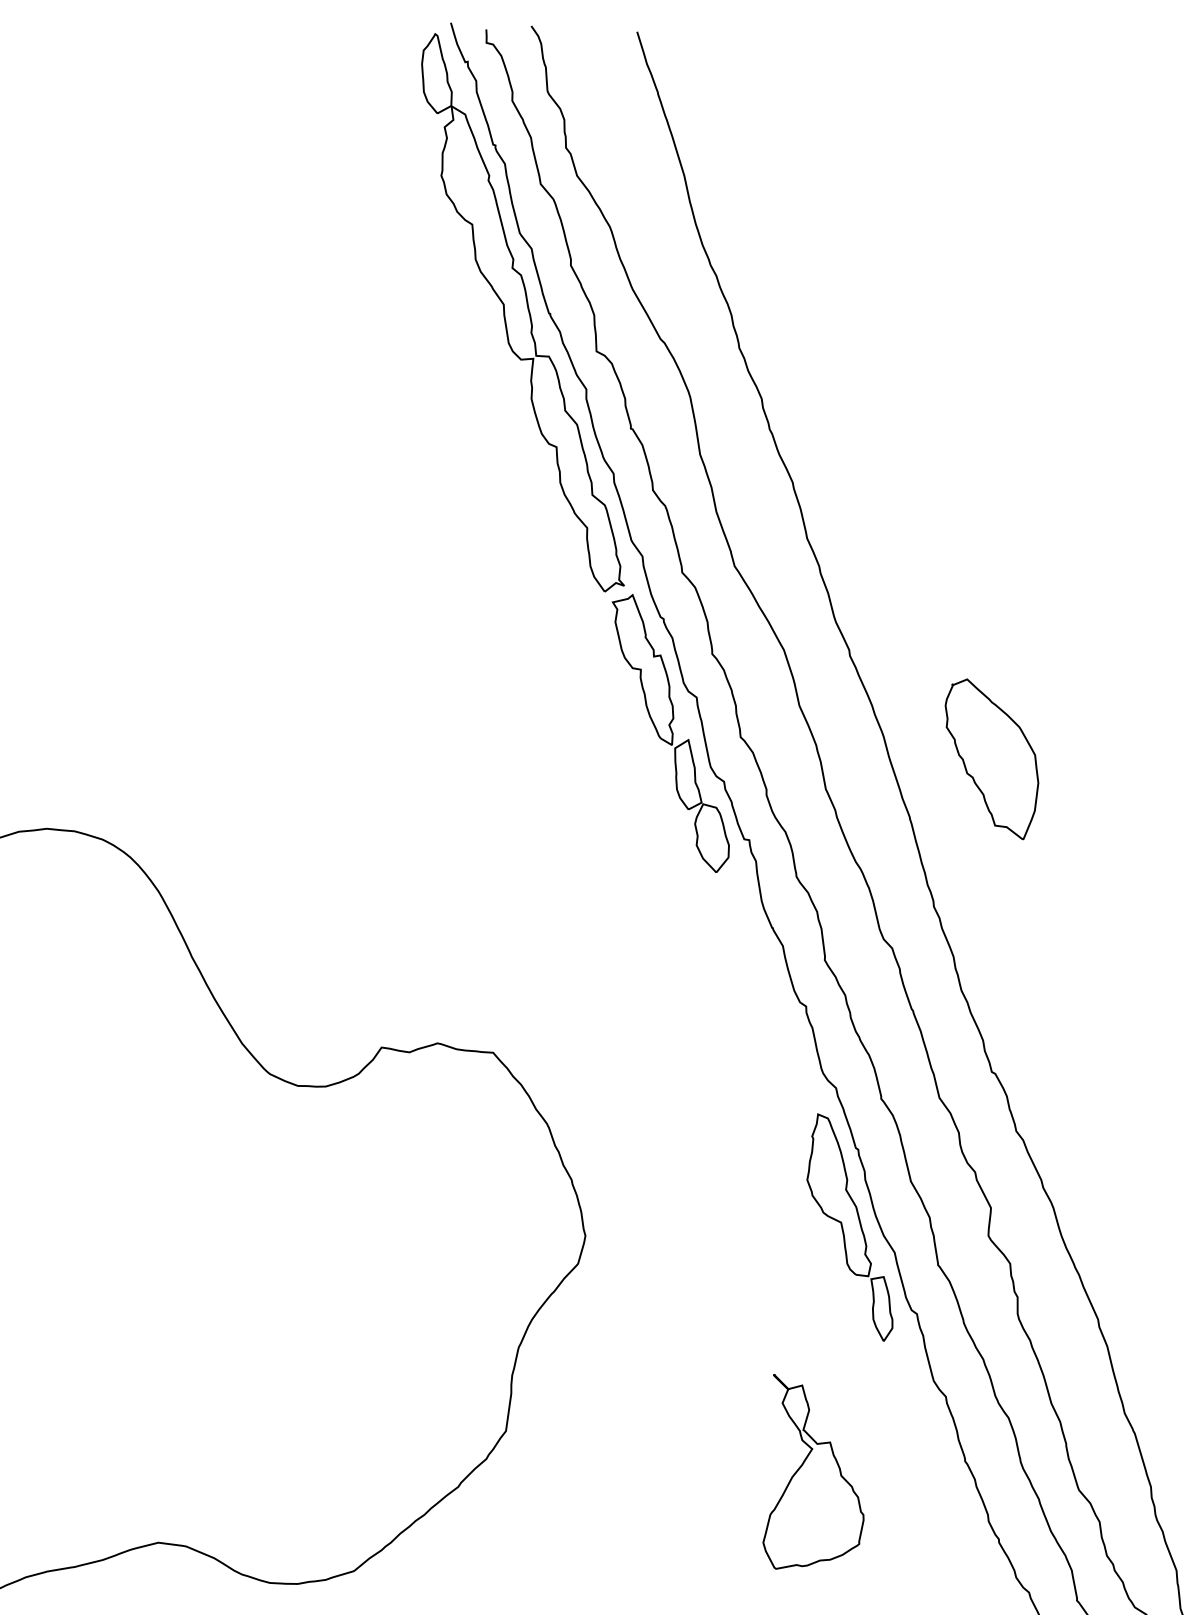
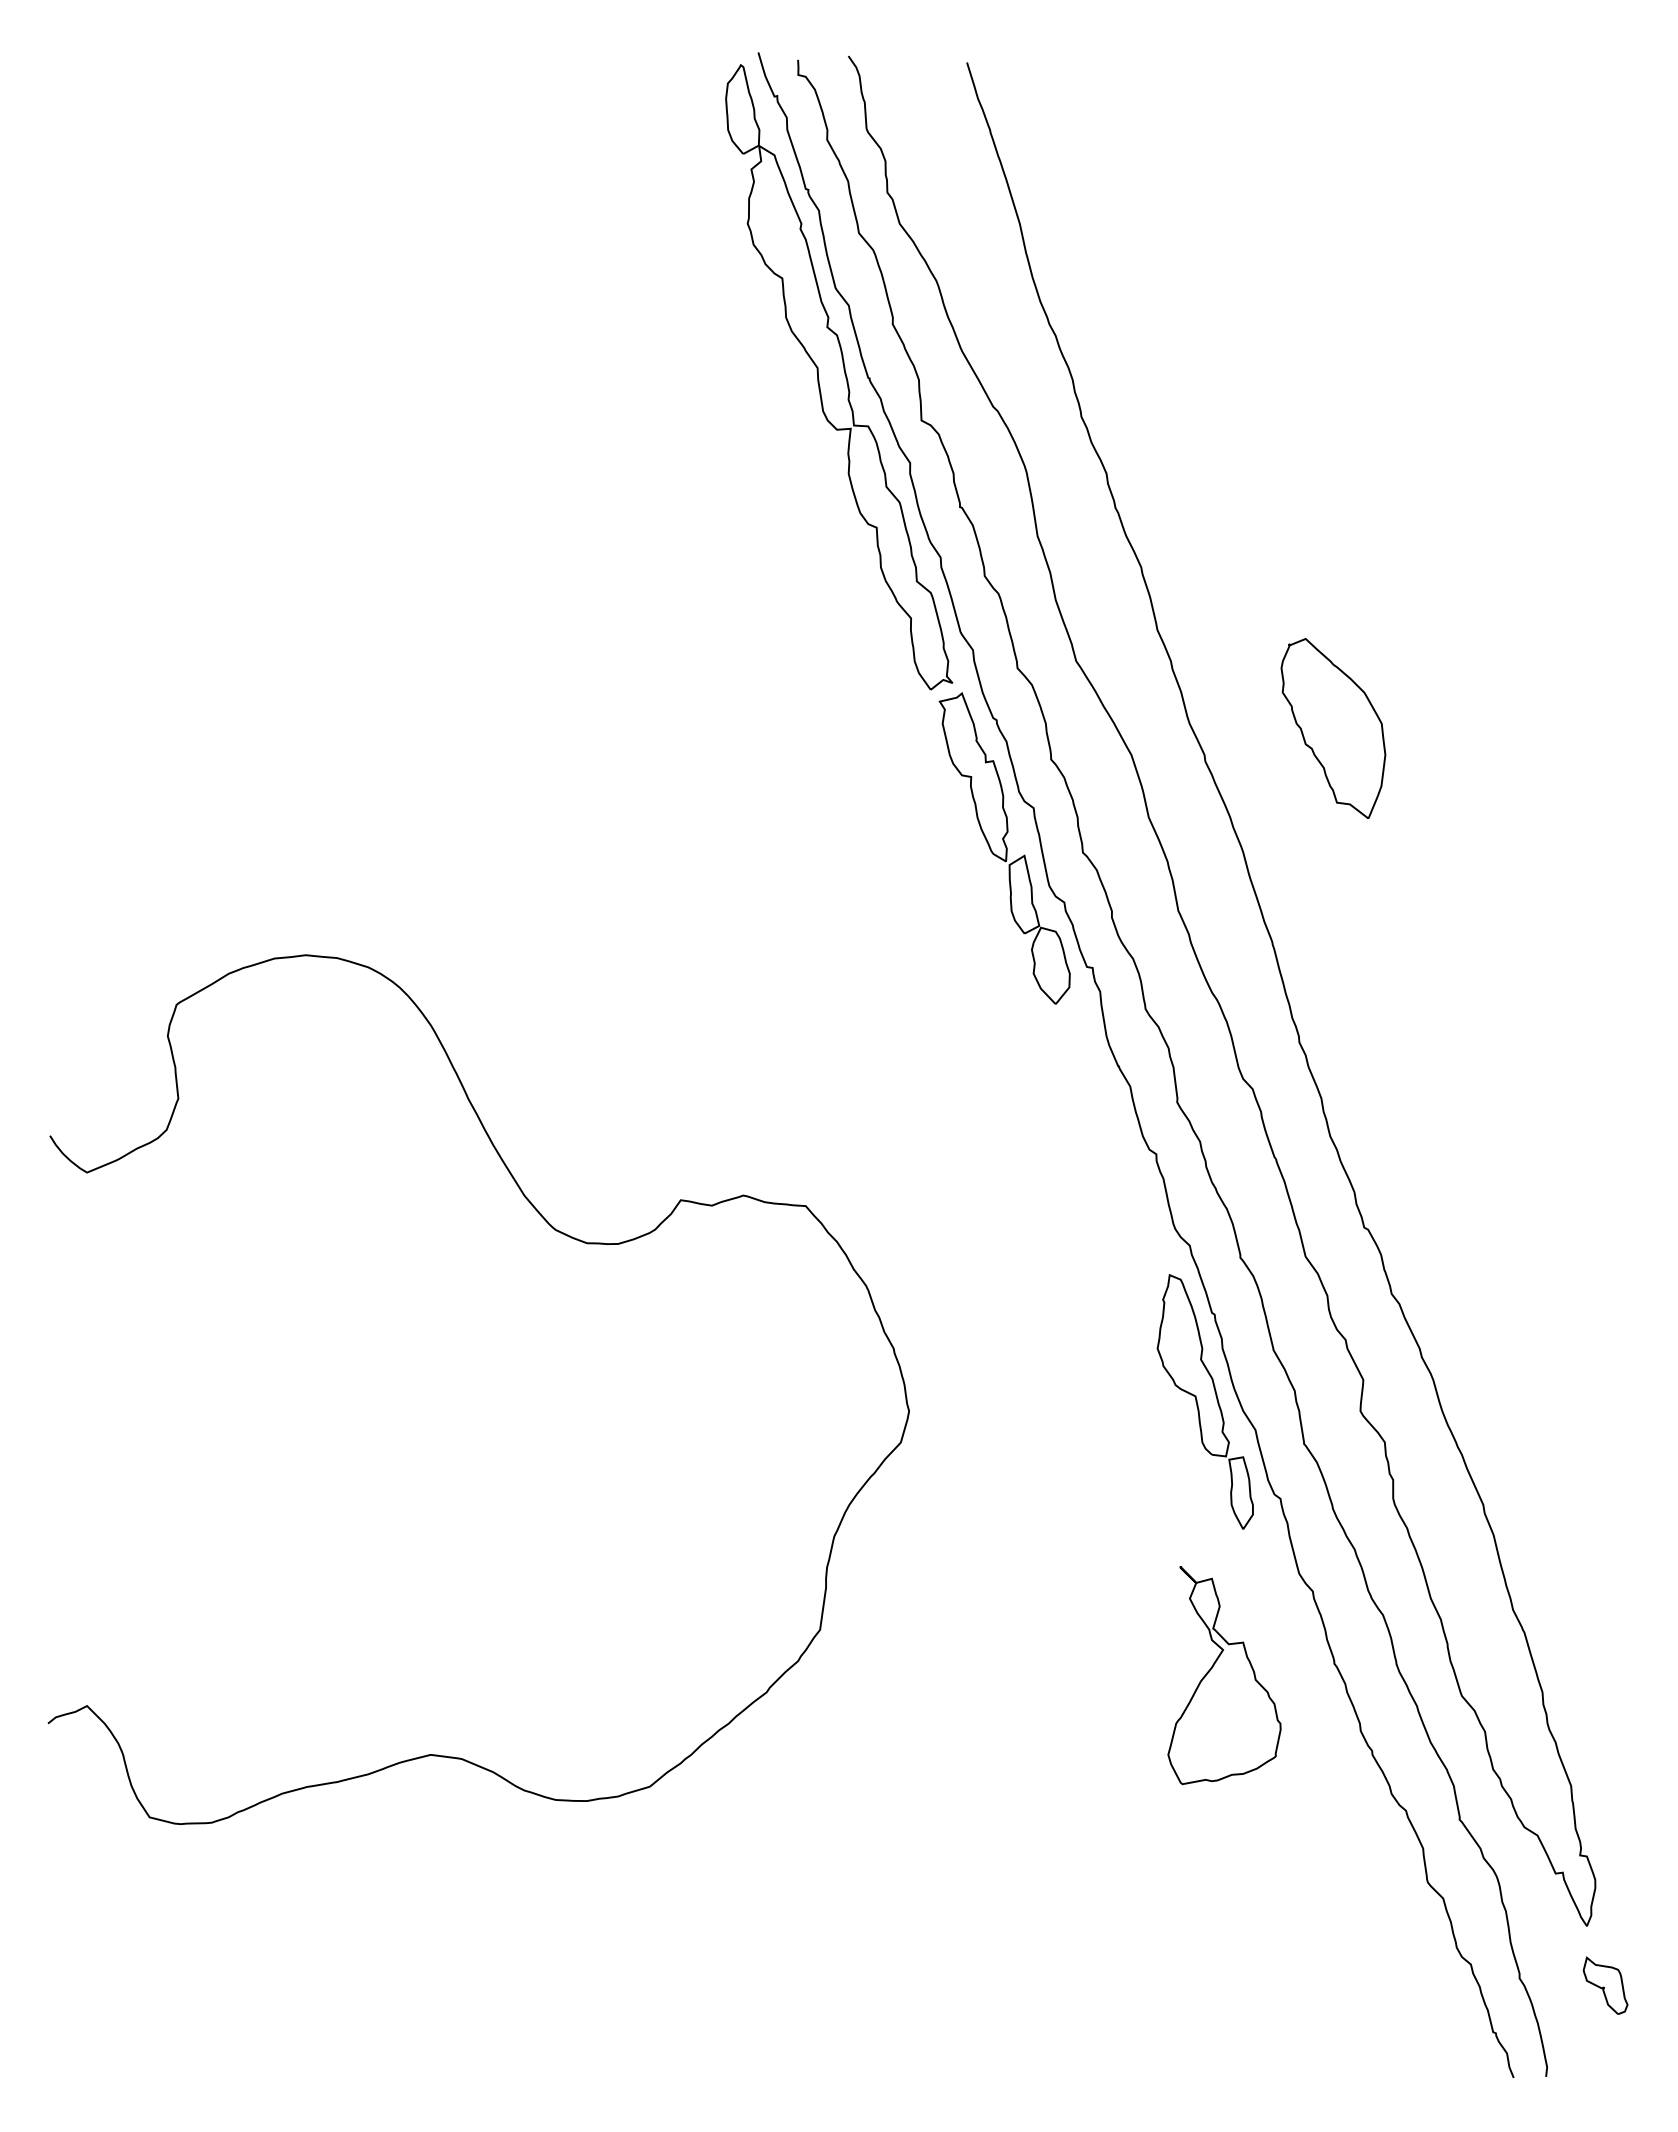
part: (992, 759) -> (1333, 728), moved
part: (813, 1471) -> (1224, 1675), moved

